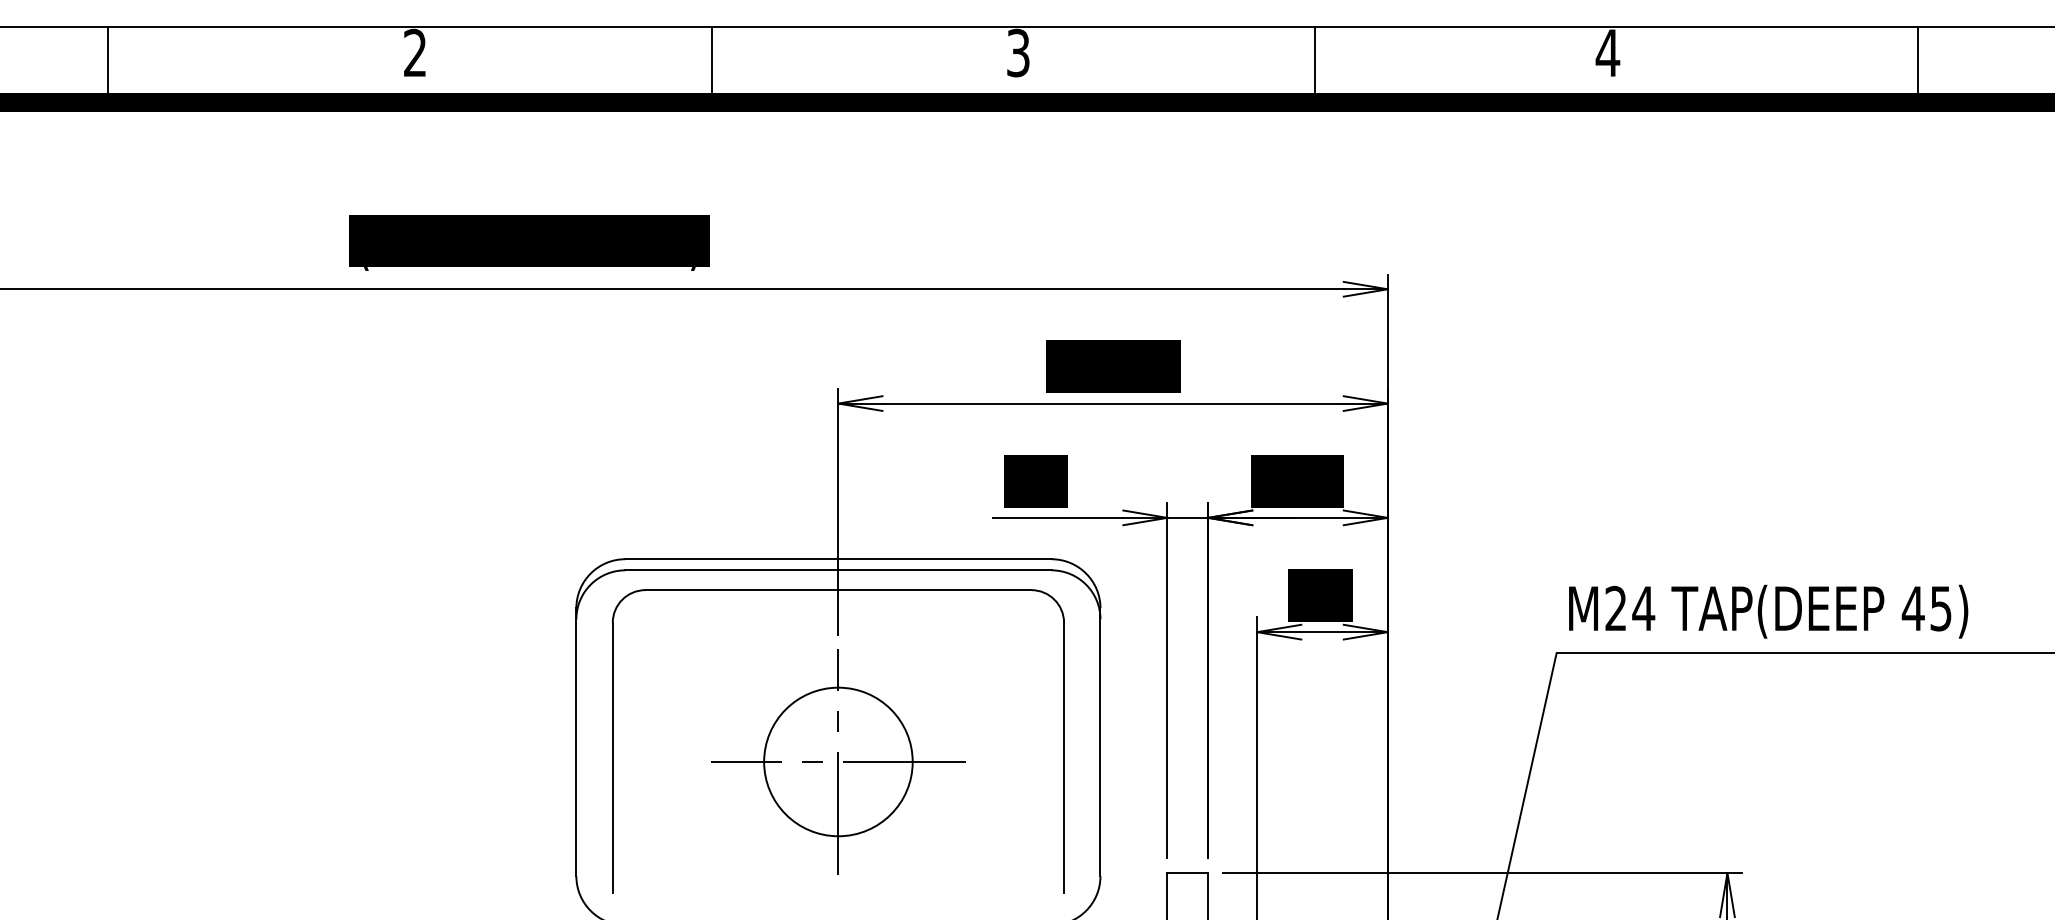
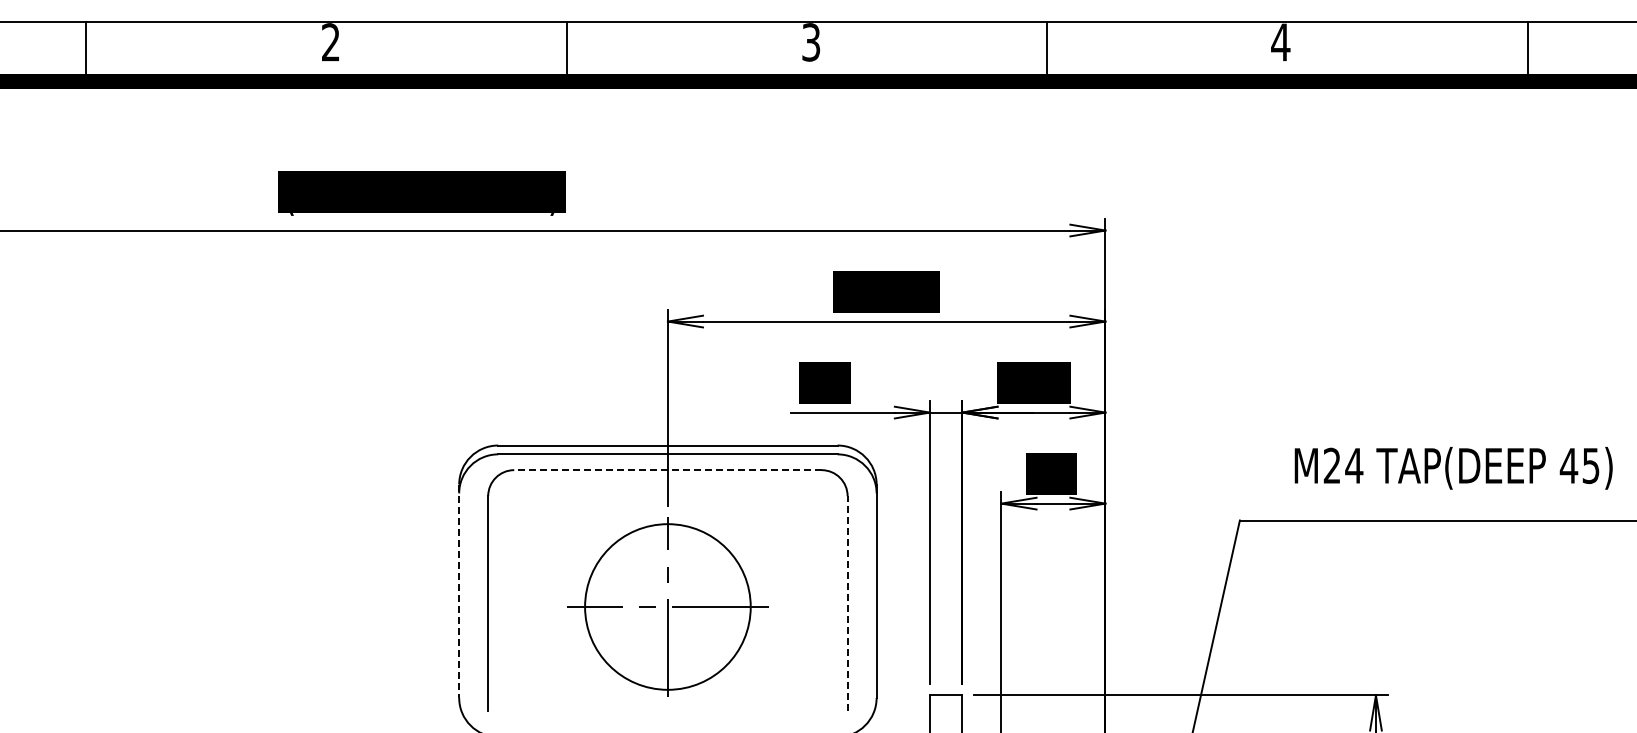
line: (837, 590) -> (667, 470), solid -> dashed
text: (1768, 611) -> (1453, 468), moved
line: (576, 742) -> (459, 591), solid -> dashed
line: (1063, 757) -> (847, 603), solid -> dashed
circle: (837, 761) -> (667, 606), size x1.4

